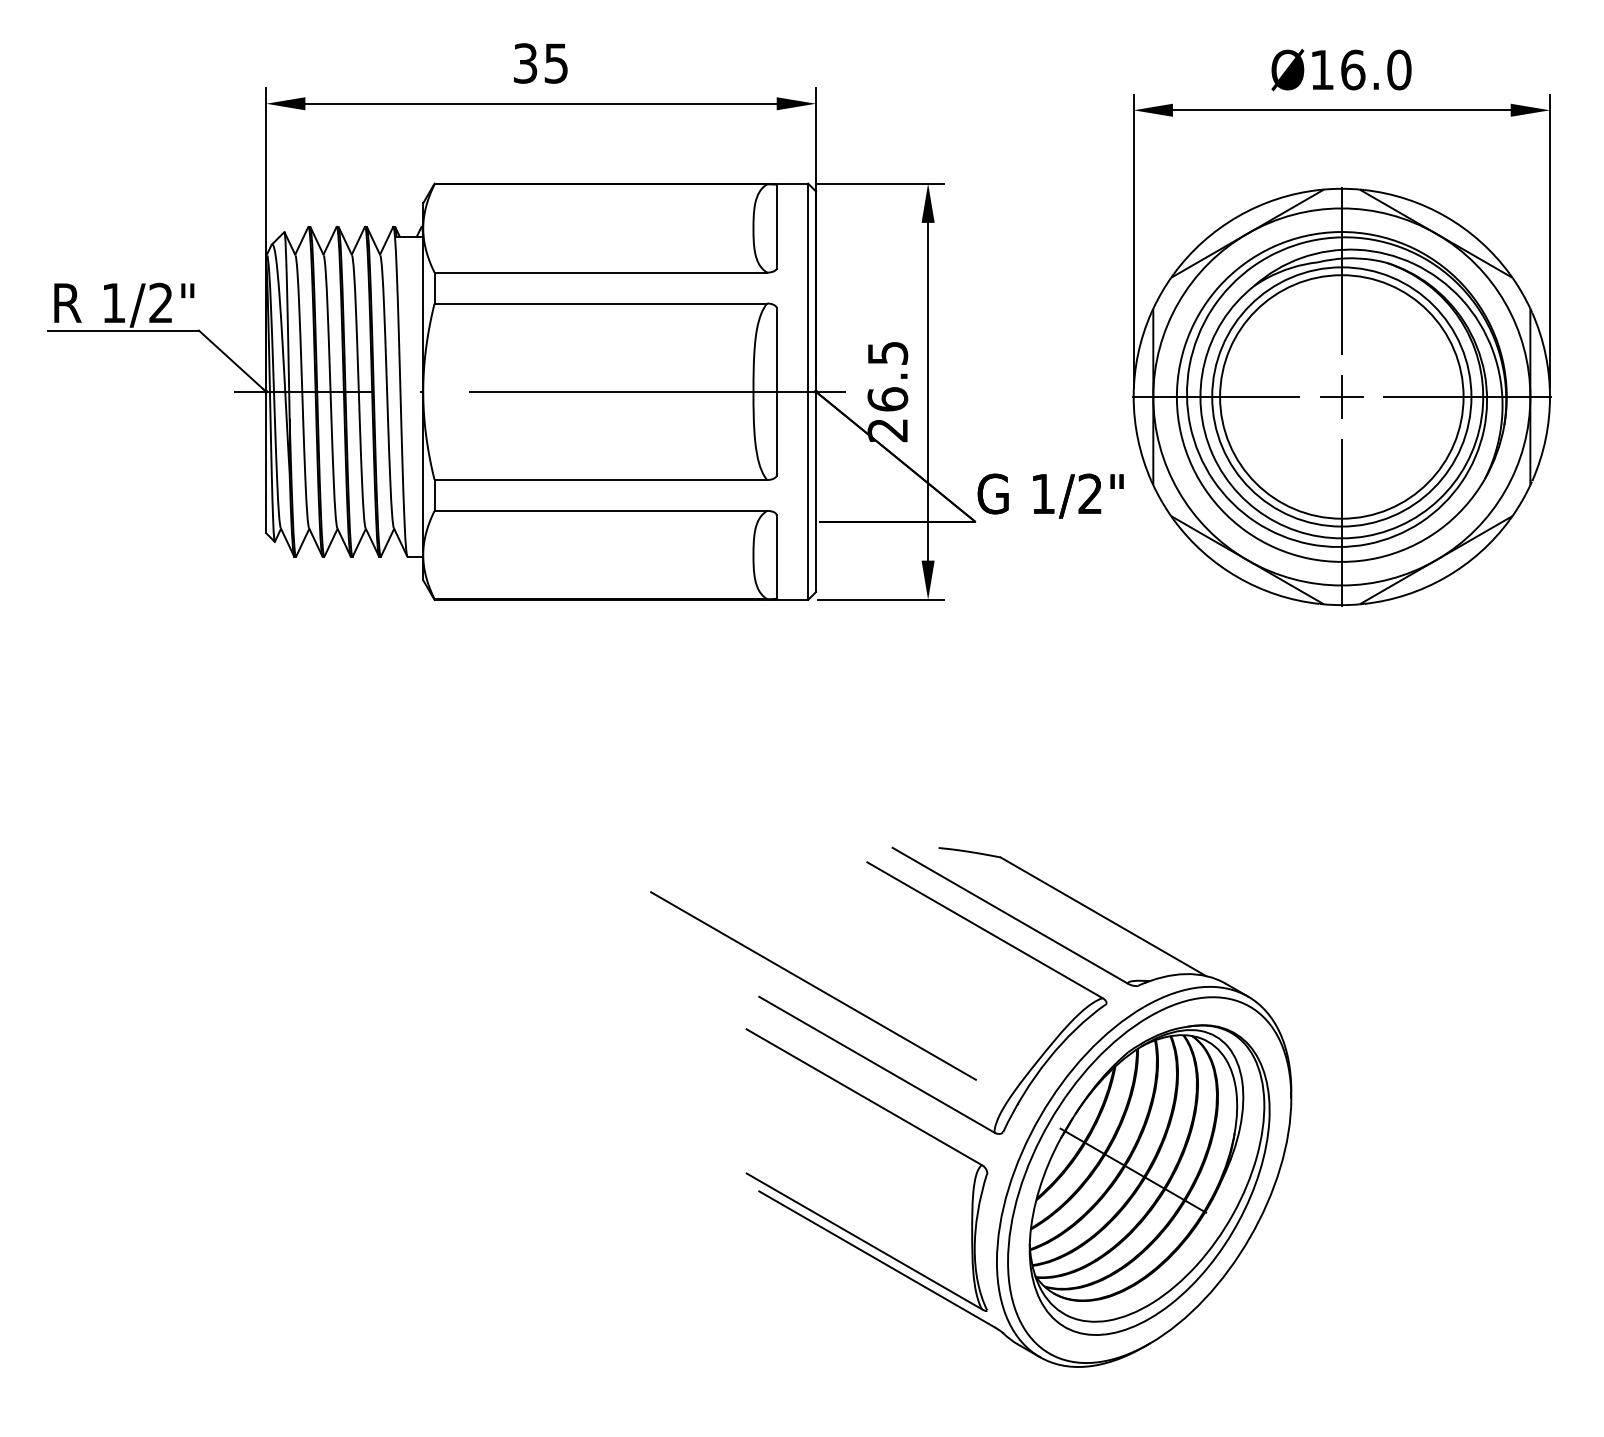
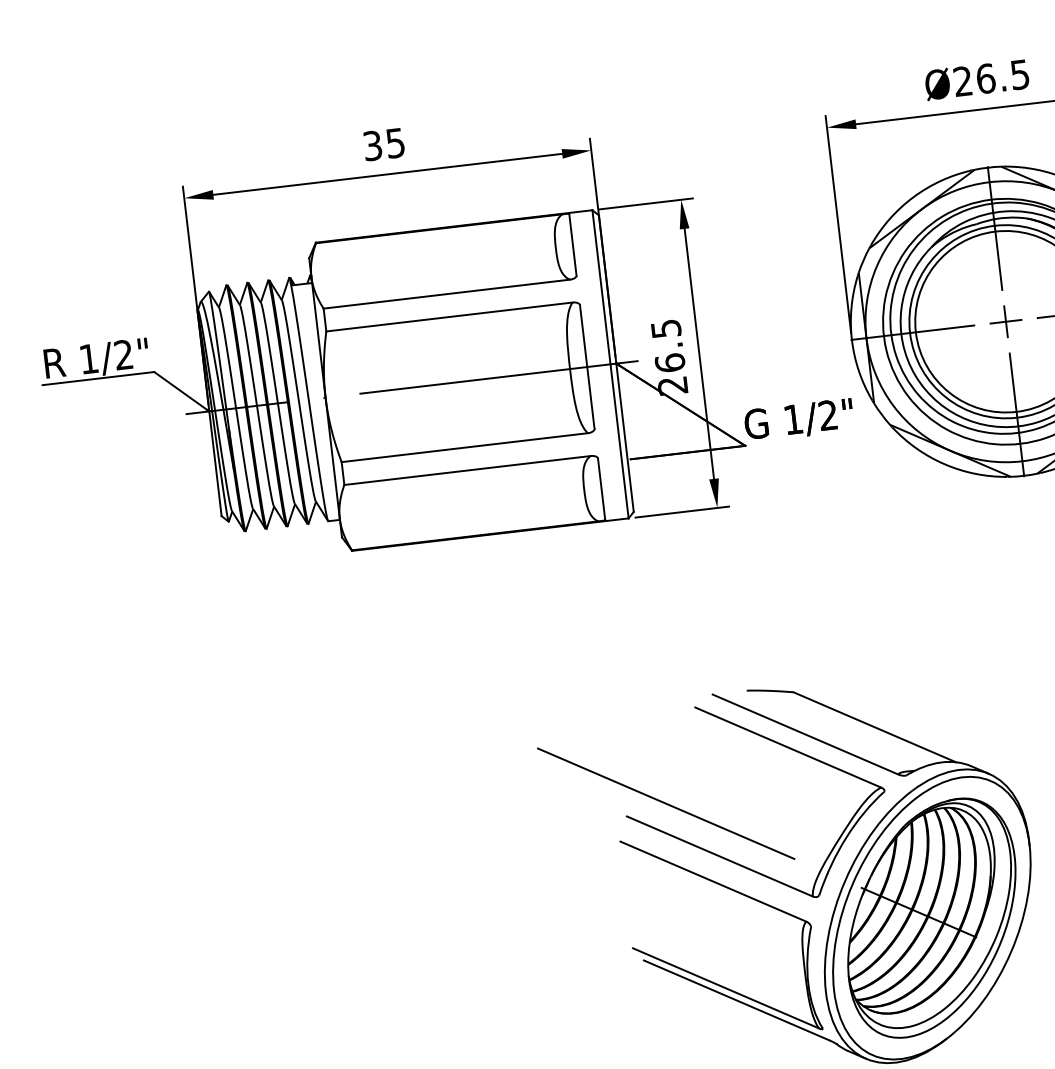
text: (1360, 69) -> (991, 77), Ø16.0 -> Ø26.5

